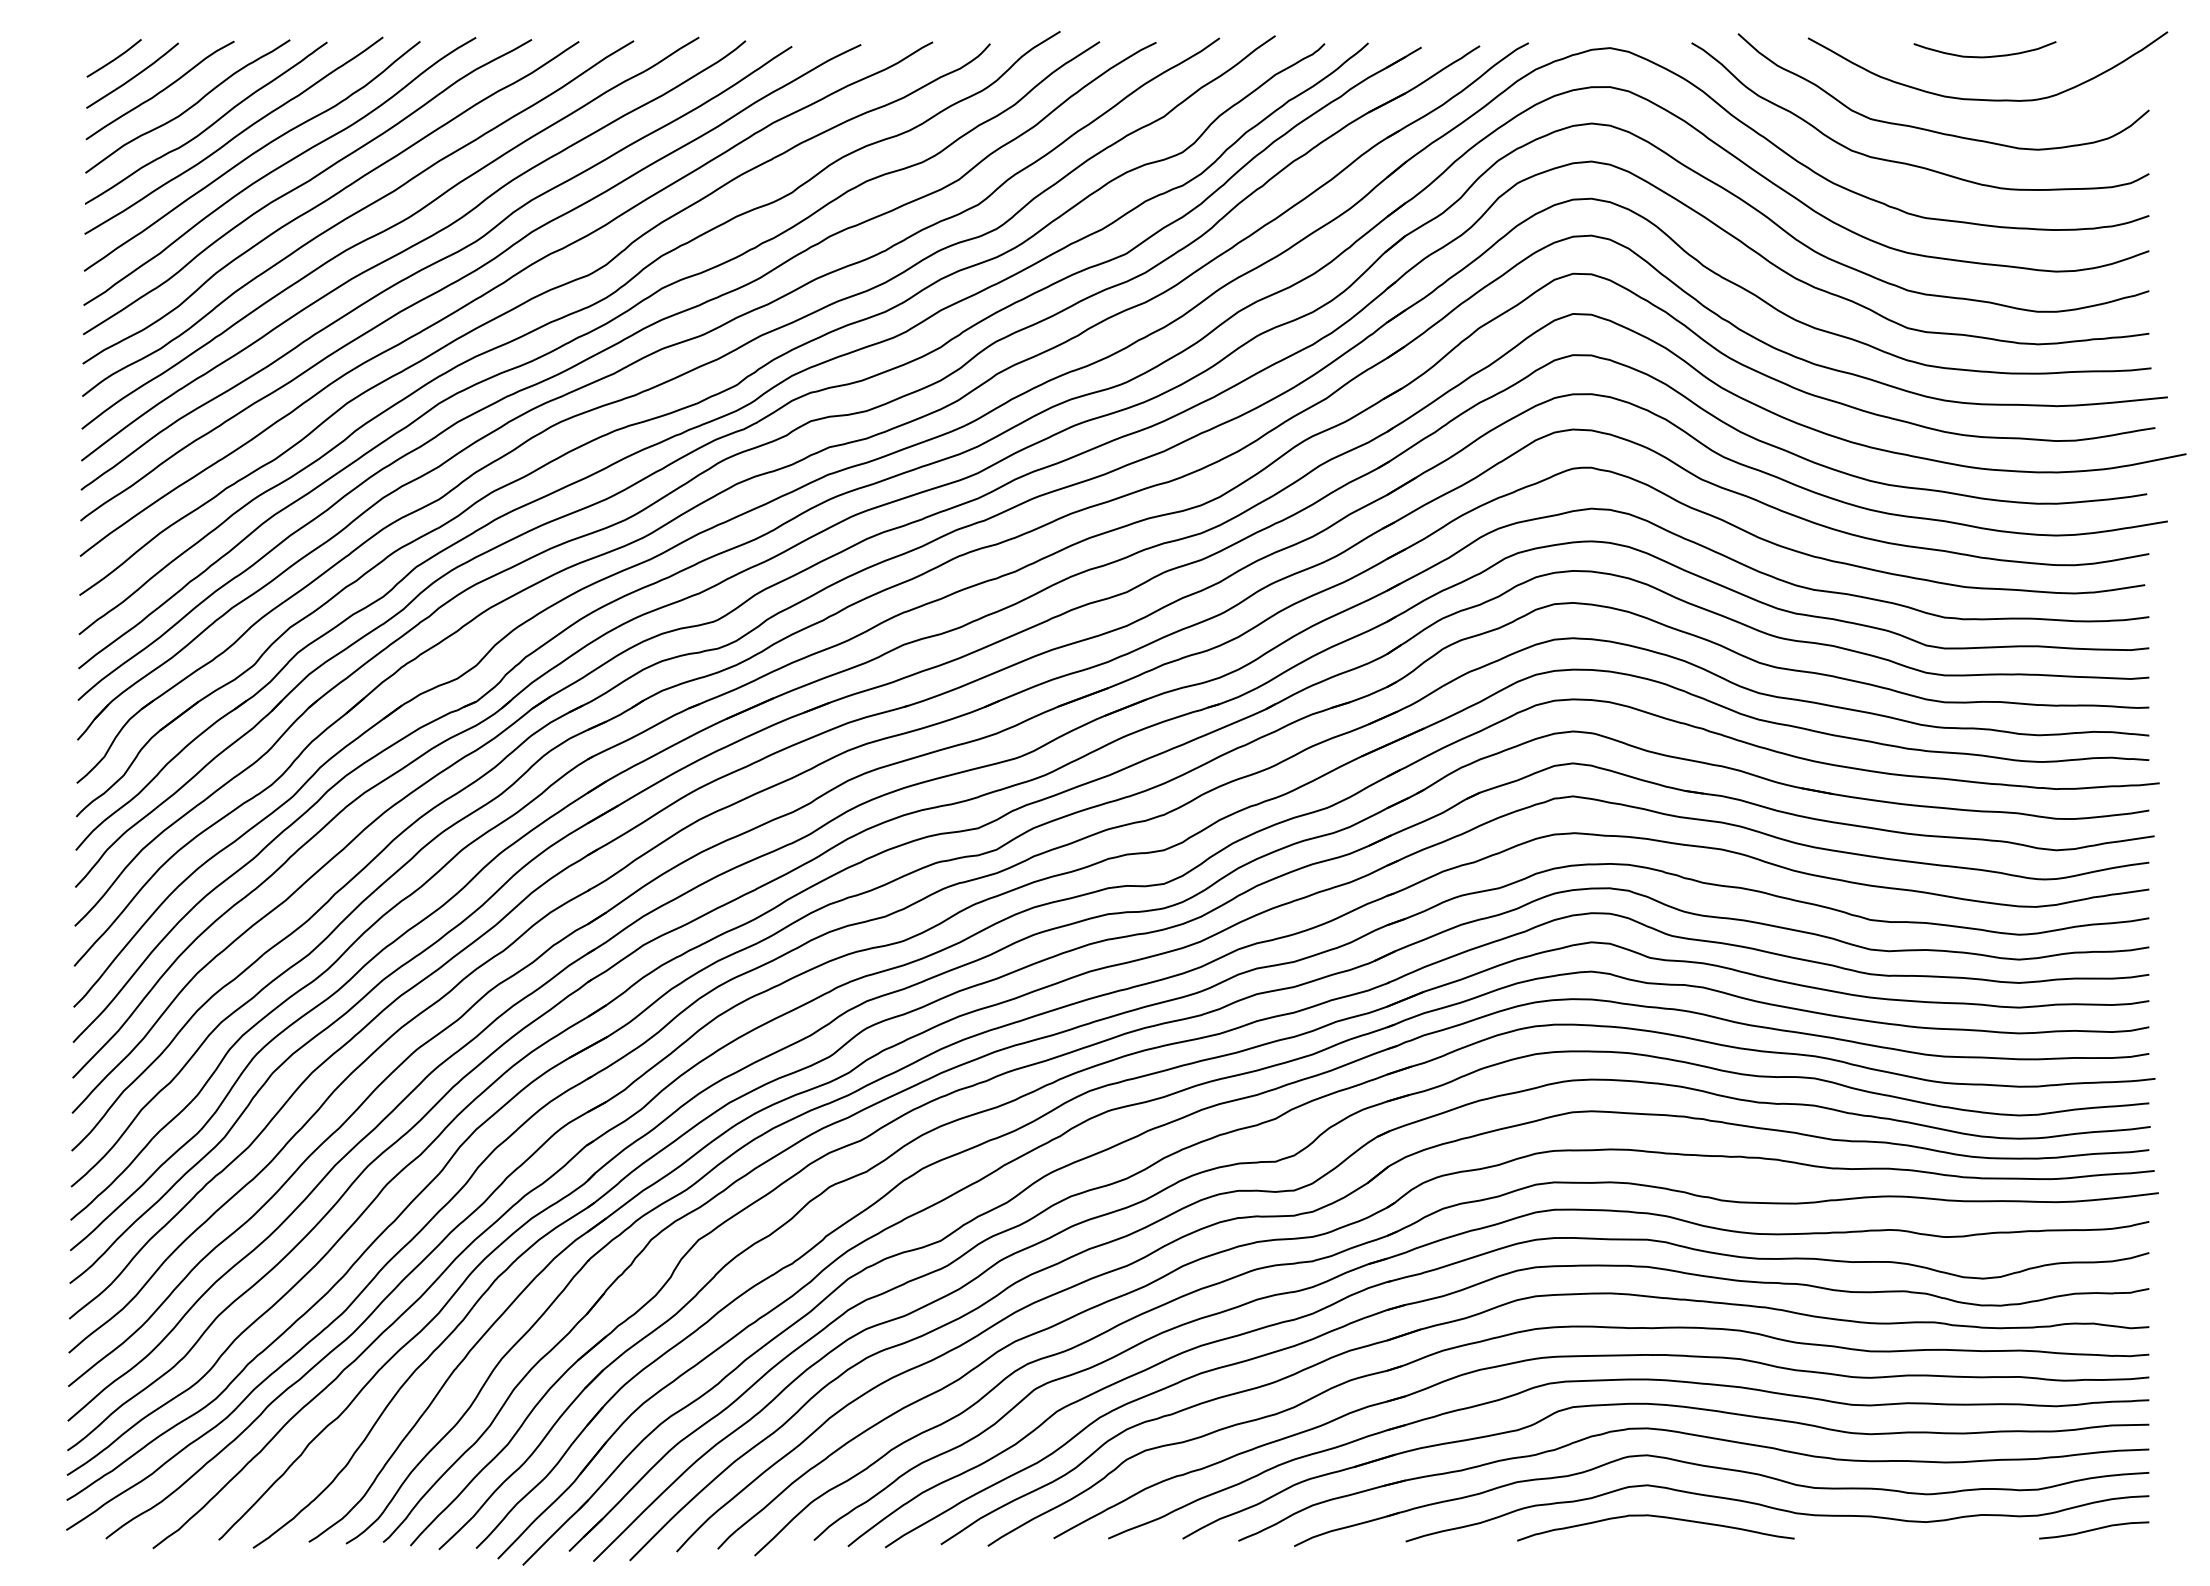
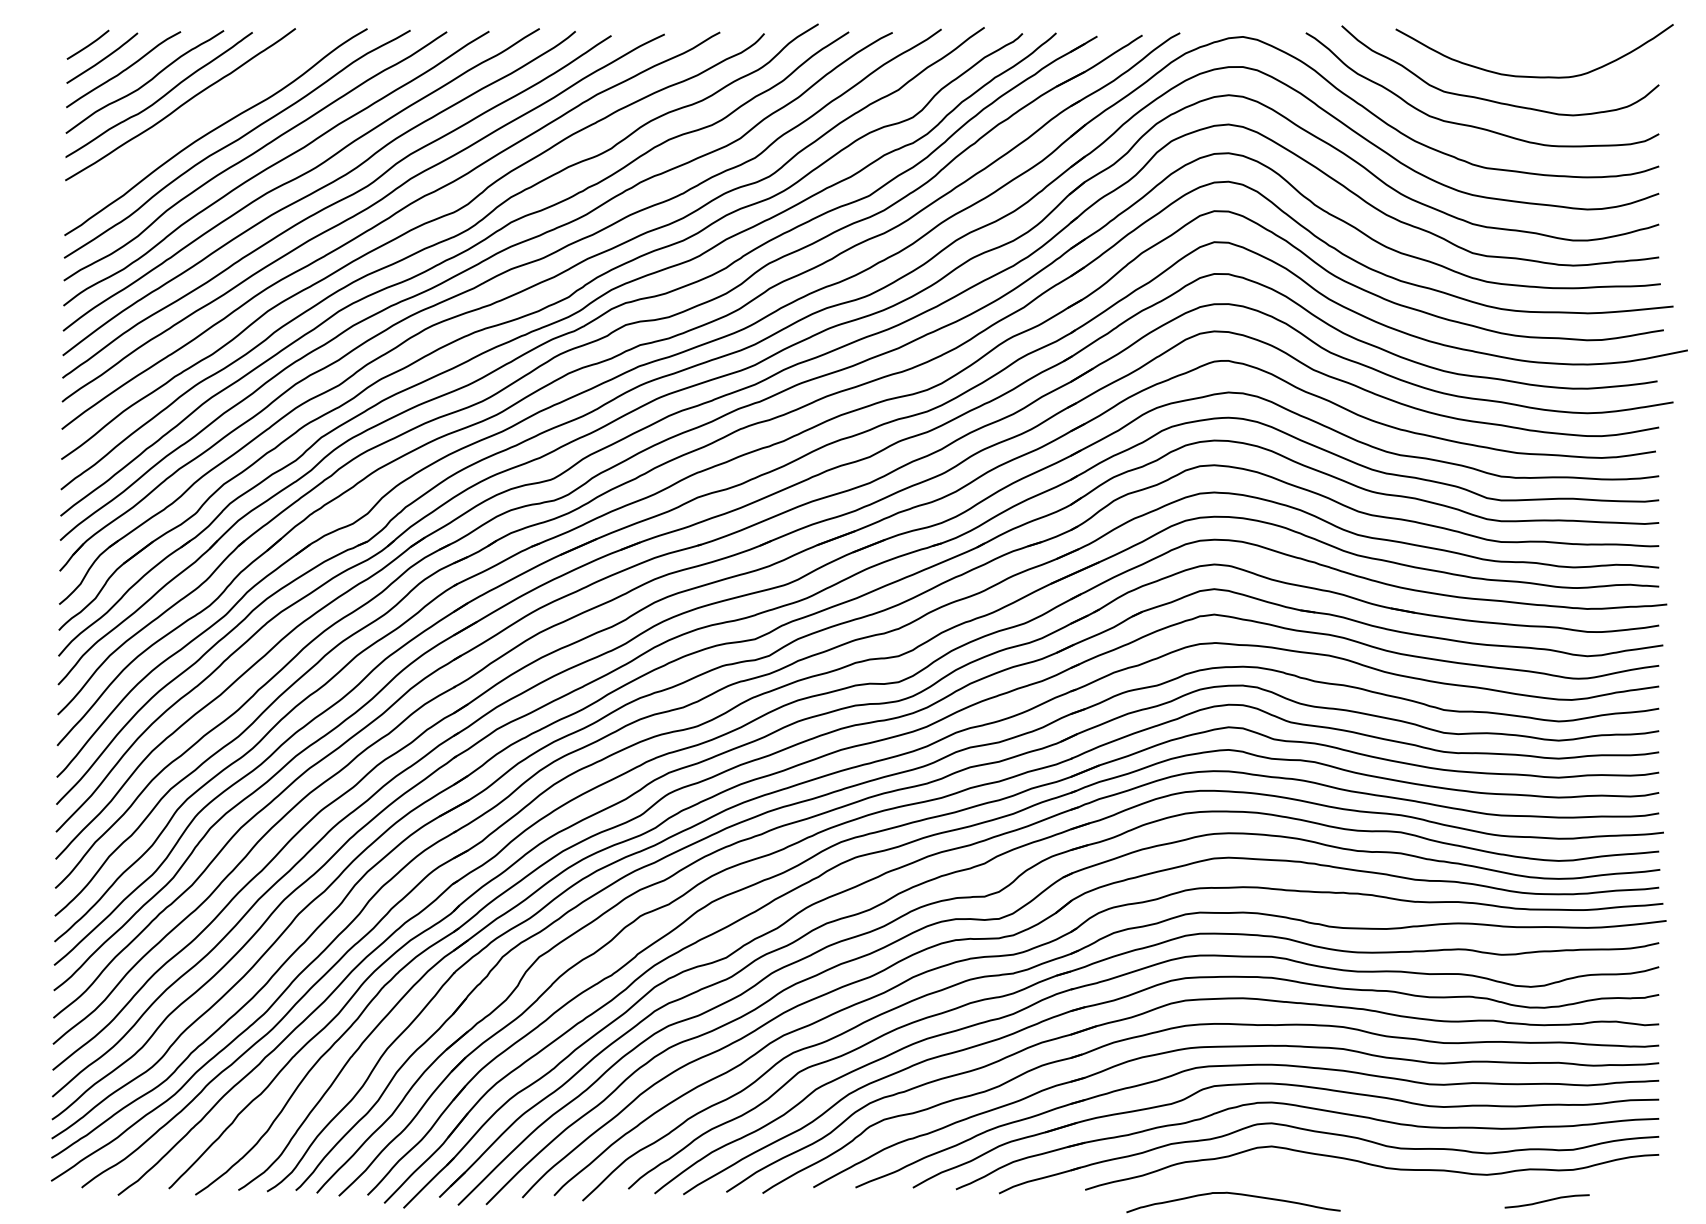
curve: (1984, 56) -> (1531, 43), removed
curve: (251, 156) -> (194, 120), removed
curve: (1655, 1517) -> (1233, 1194), moved
curve: (2094, 1530) -> (1547, 1201), moved

